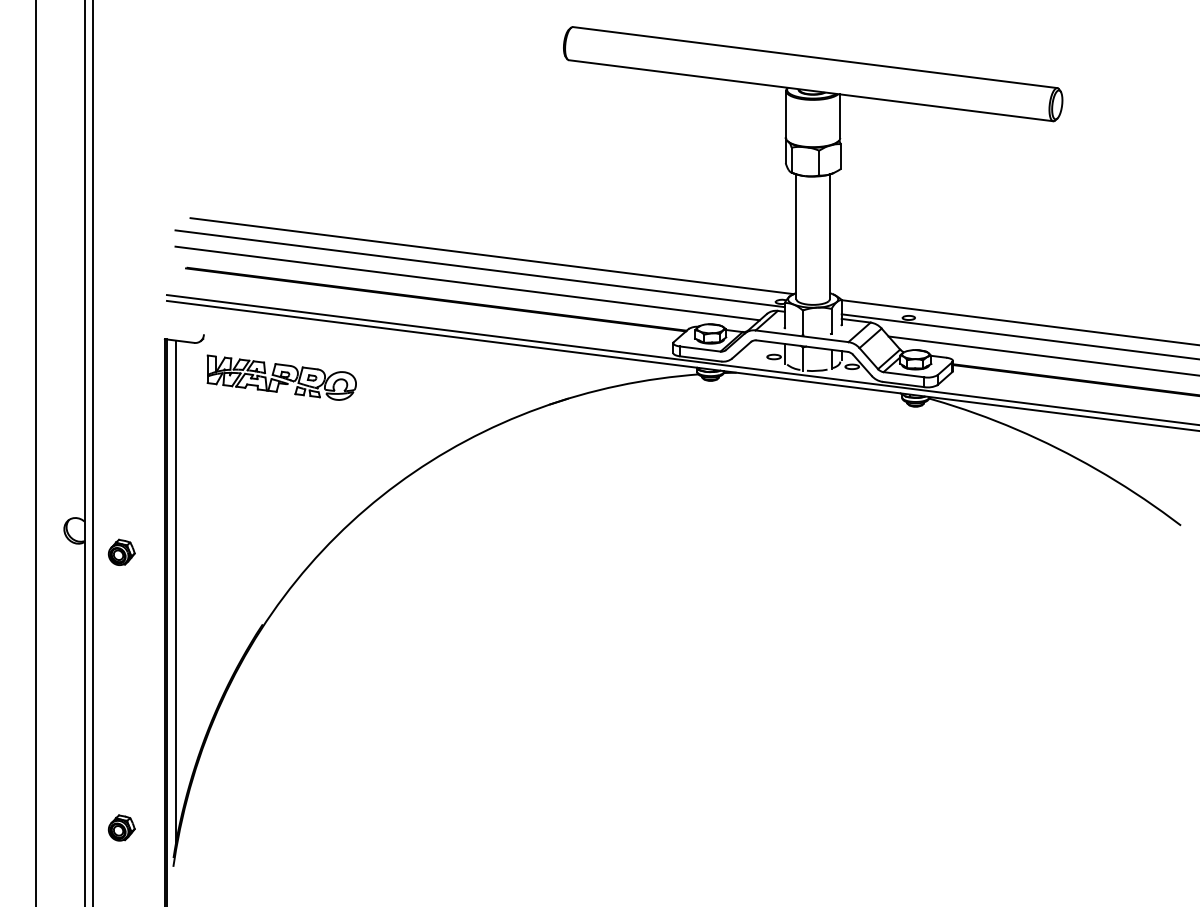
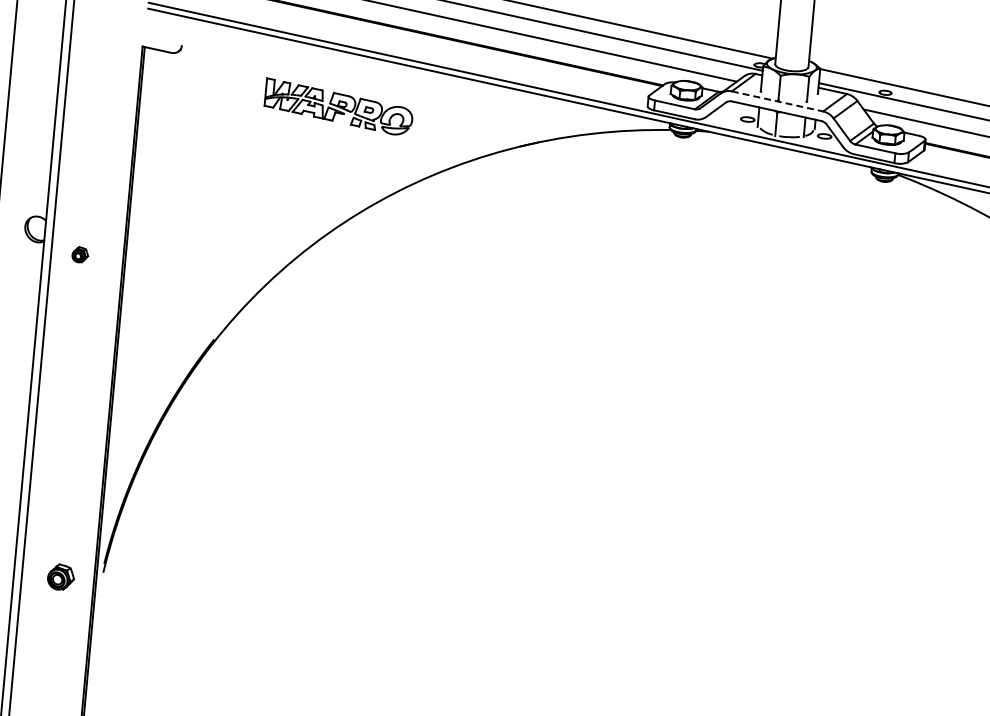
line: (802, 336) -> (777, 101), solid -> dashed
part: (281, 377) -> (338, 106), moved
part: (121, 551) -> (80, 254), size x0.6
line: (175, 593) -> (130, 300), removed
part: (121, 827) -> (60, 576), moved

